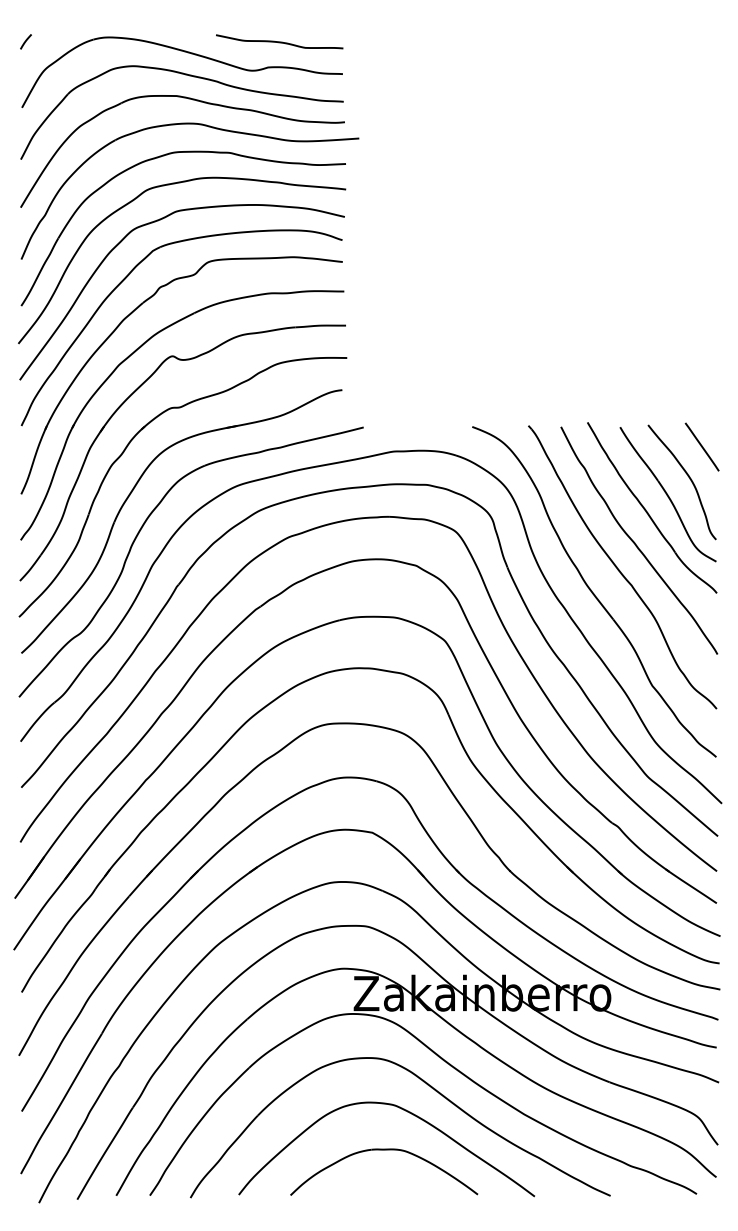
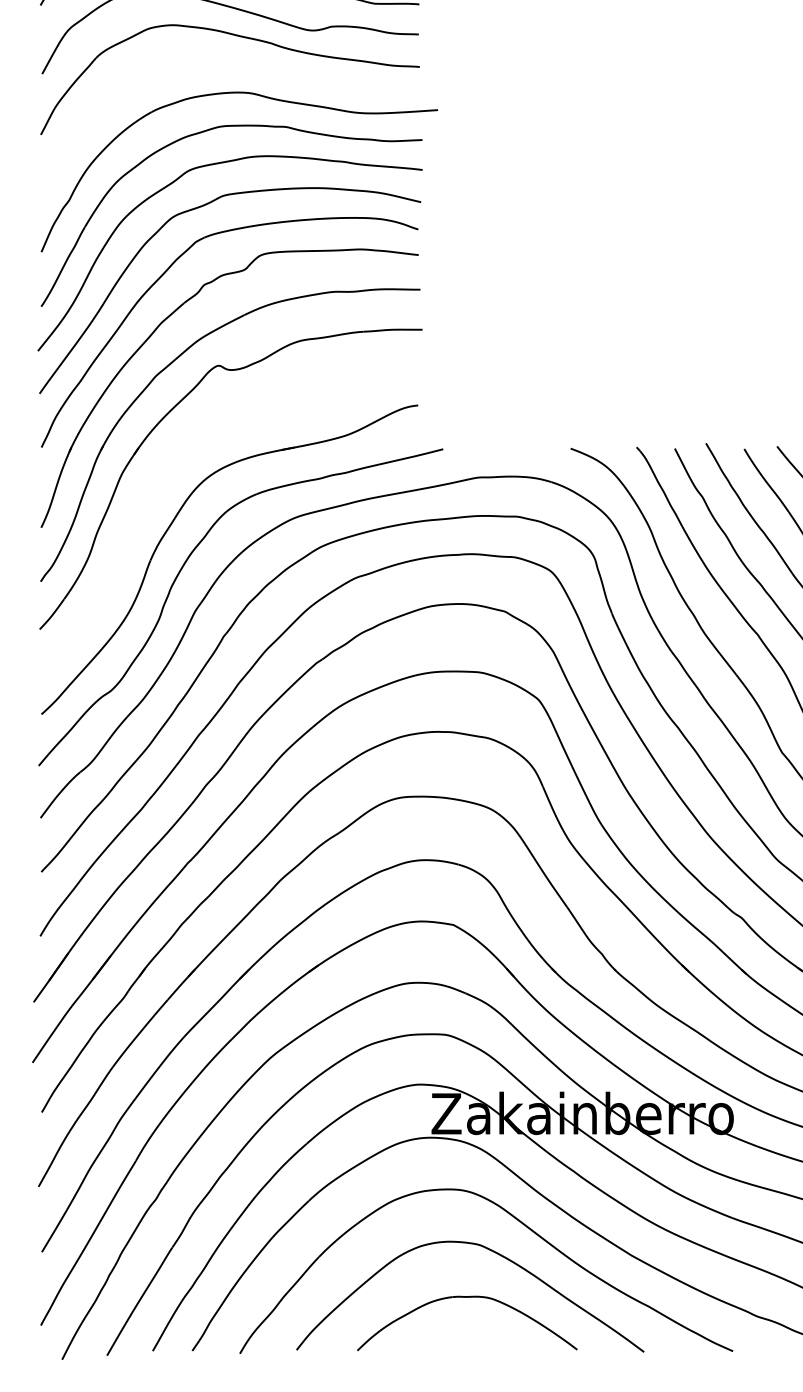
part: (196, 101) -> (246, 66), removed
part: (126, 449) -> (164, 475), removed

